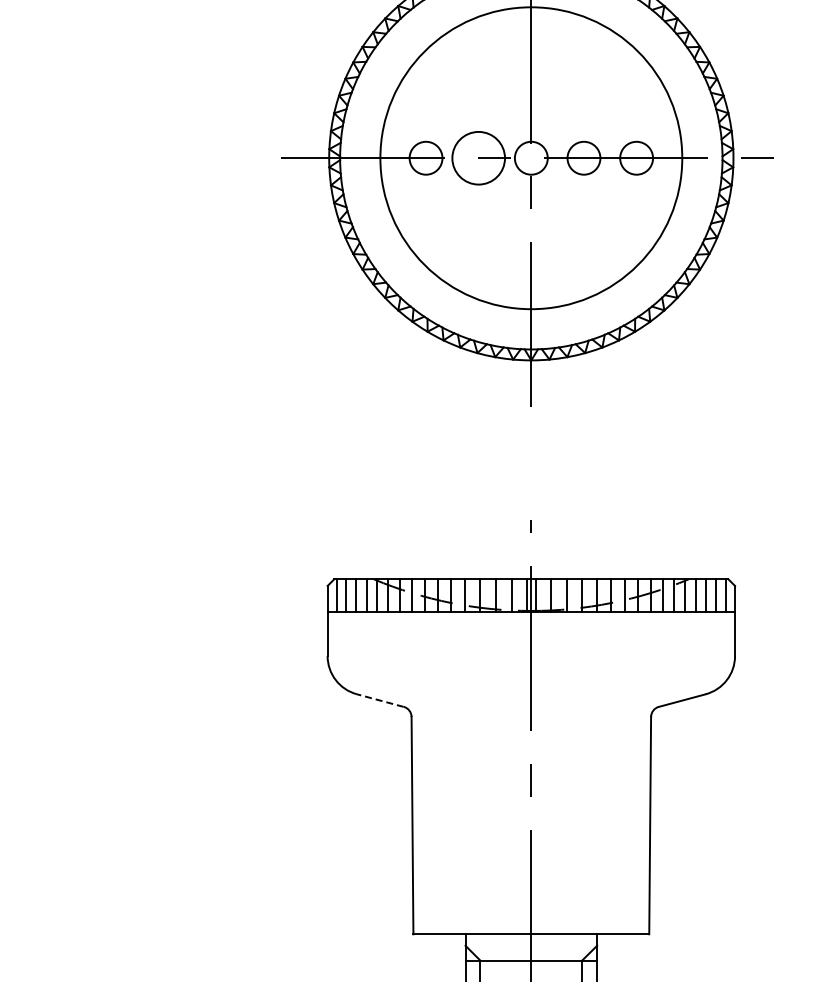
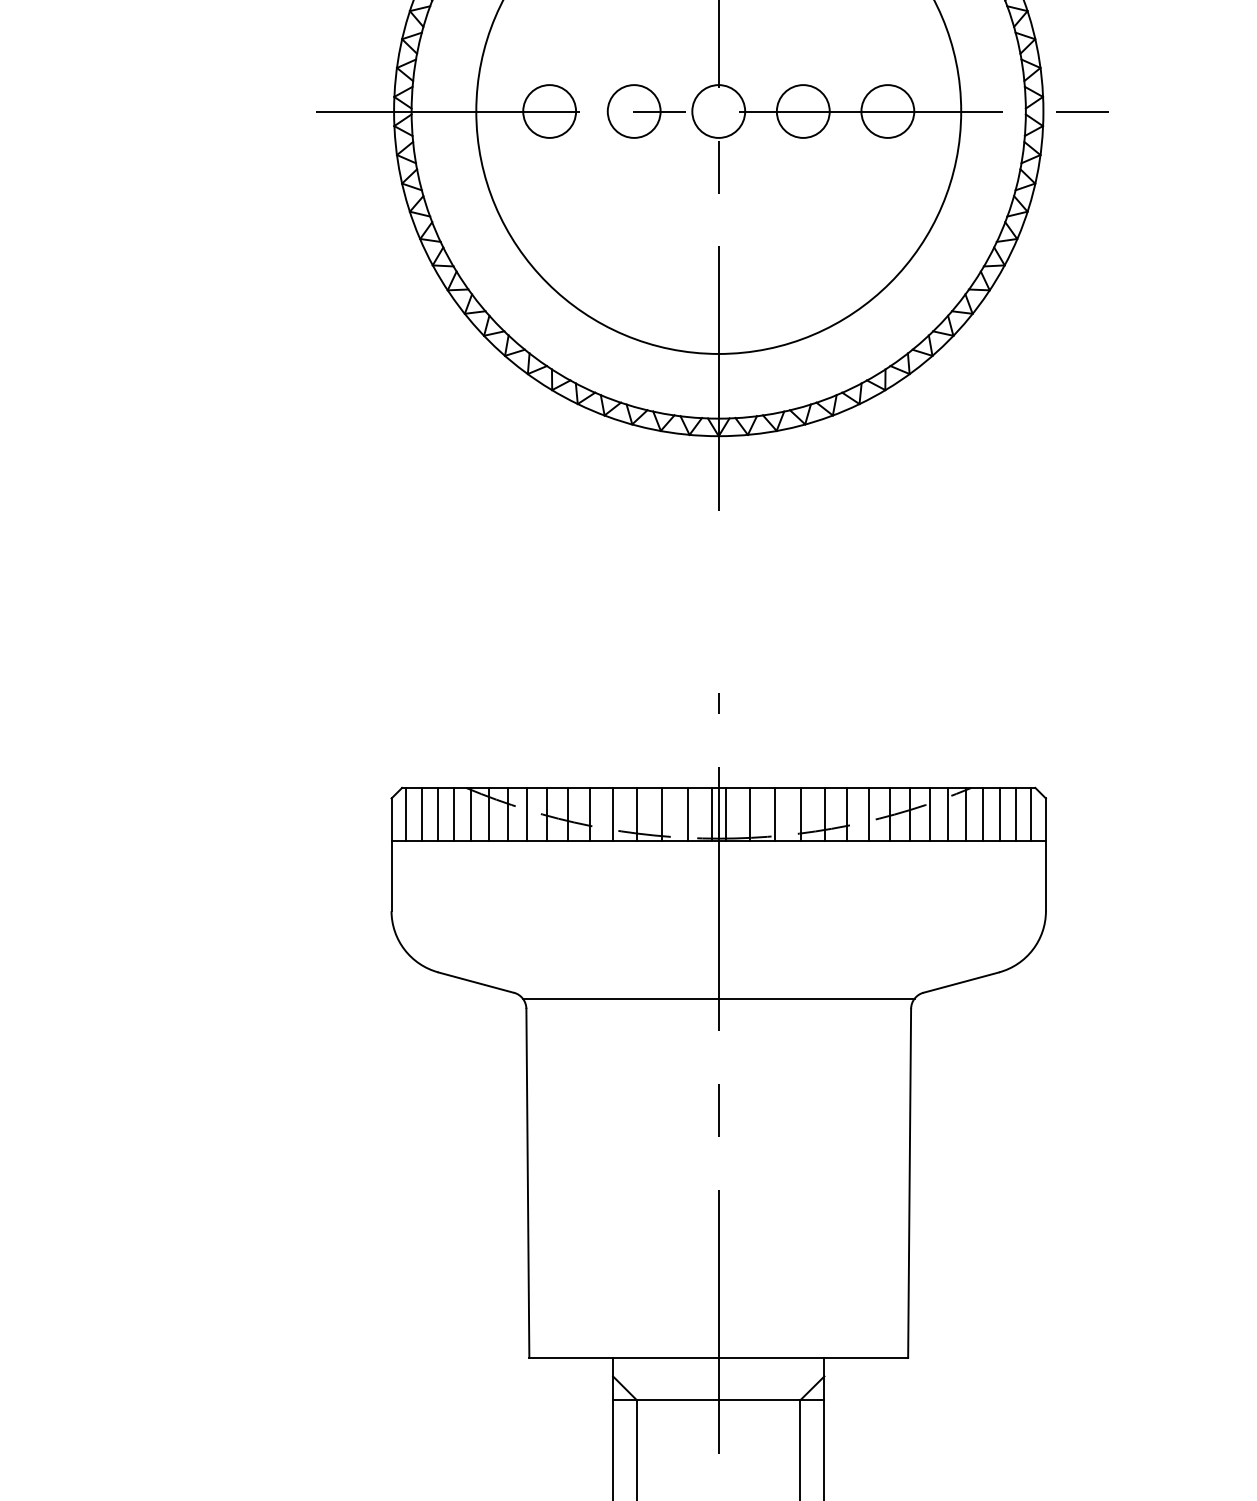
circle: (478, 157) -> (633, 110), size x0.62
line: (379, 700) -> (474, 982), dashed -> solid
line: (531, 710) -> (719, 998), added

